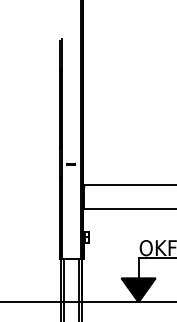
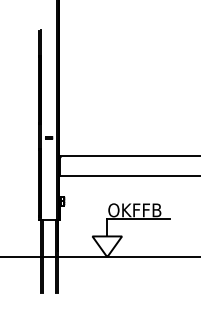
fill: (138, 289) -> (107, 246), removed

